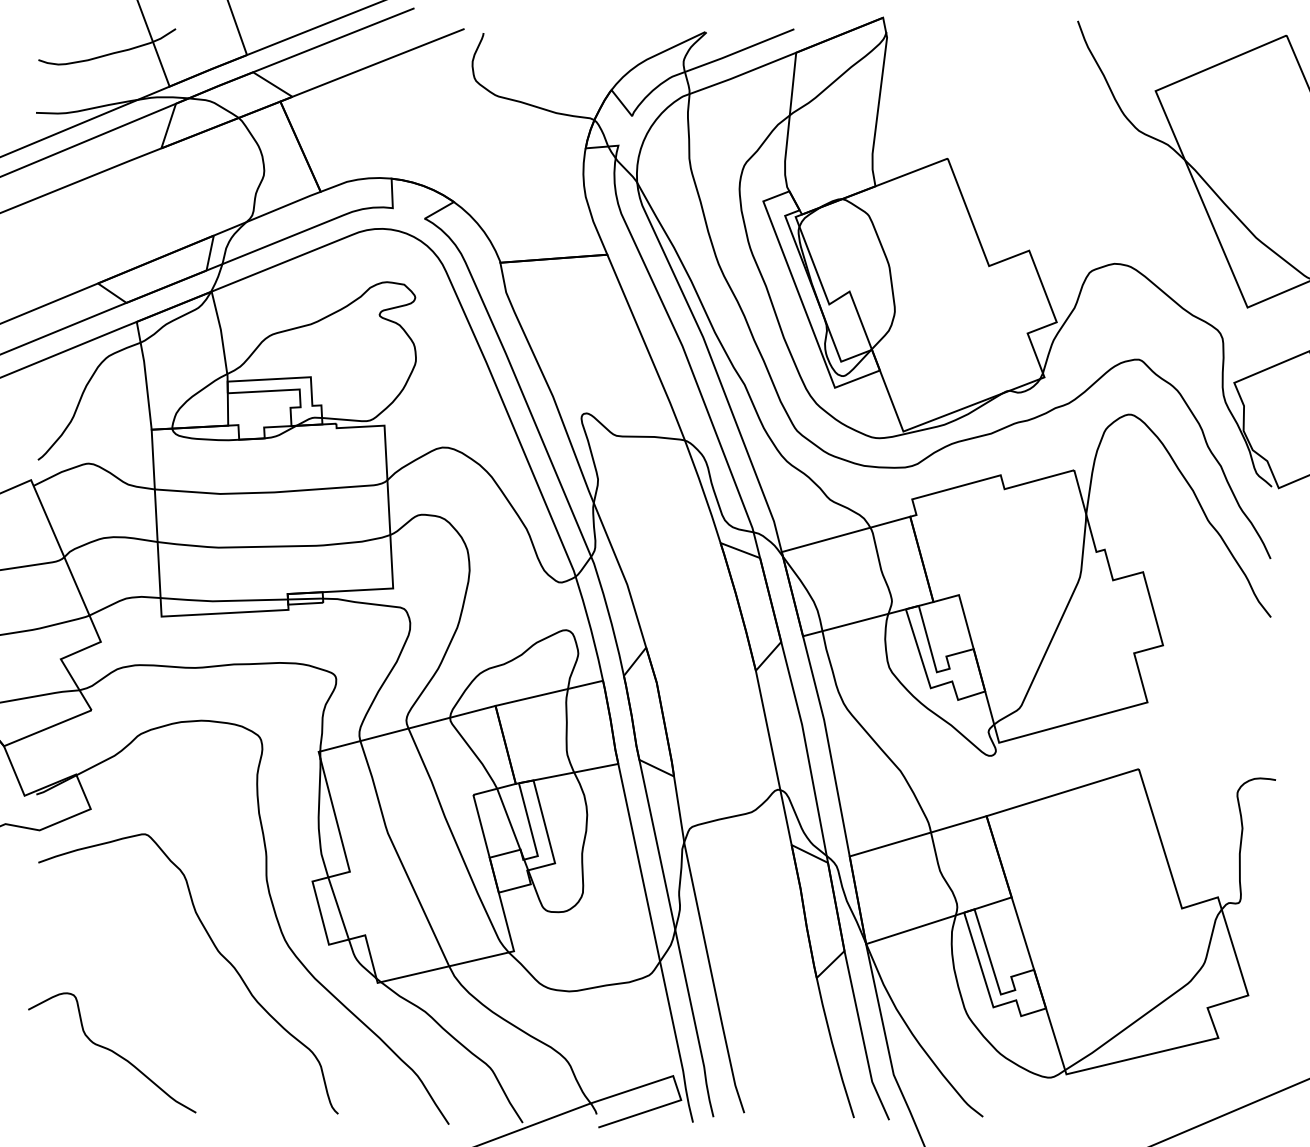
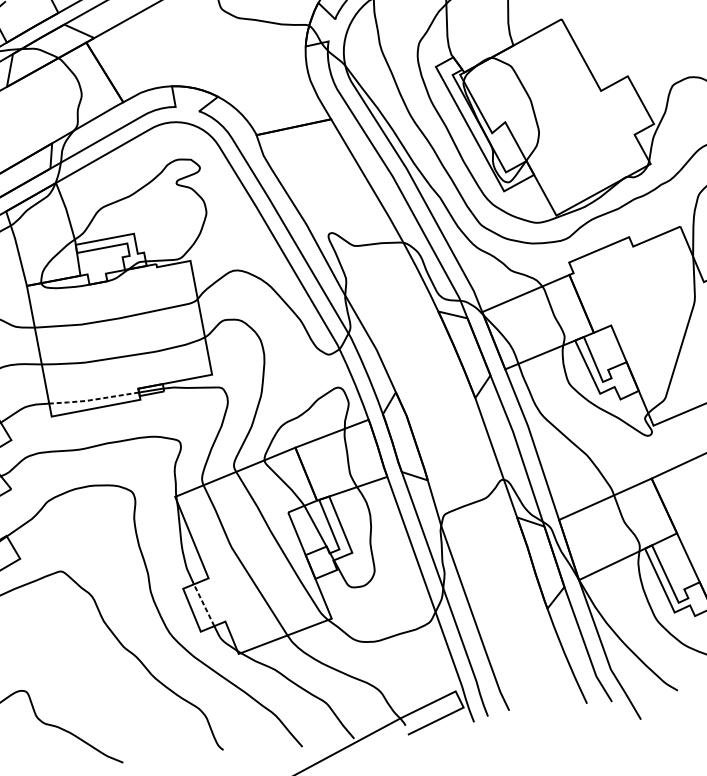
line: (222, 601) -> (93, 400), solid -> dashed
line: (338, 908) -> (204, 605), solid -> dashed

